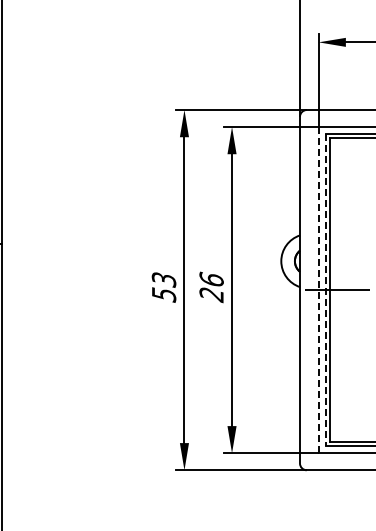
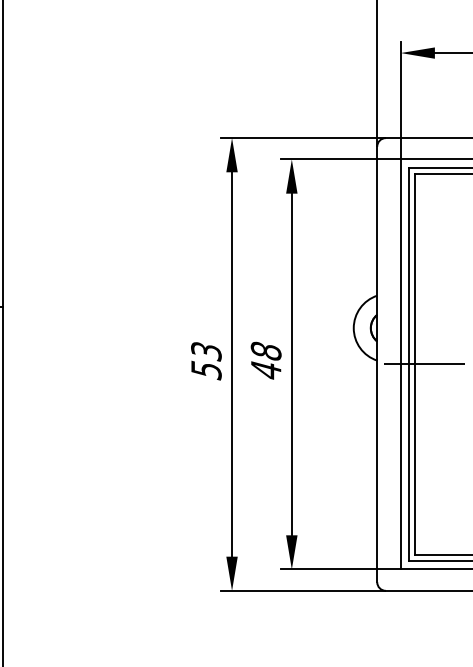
text: (211, 287) -> (266, 361), 26 -> 48
line: (318, 290) -> (400, 364), dashed -> solid
line: (325, 290) -> (409, 364), dashed -> solid

